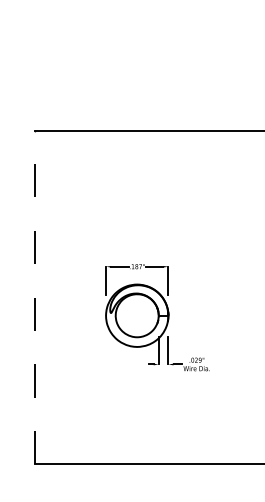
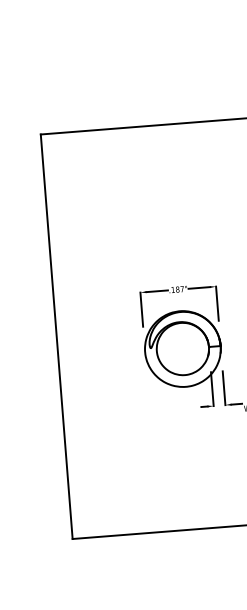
line: (34, 297) -> (56, 336), dashed -> solid

